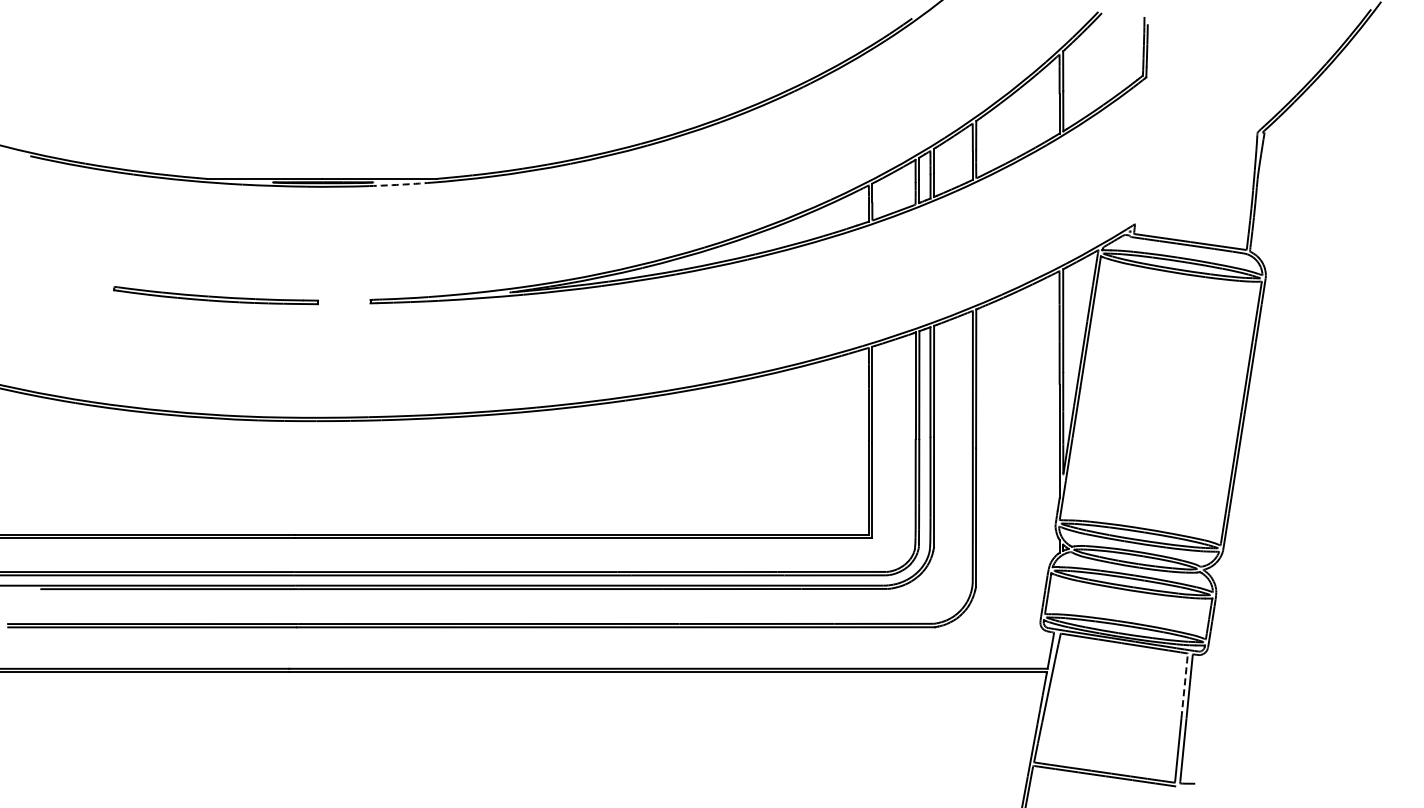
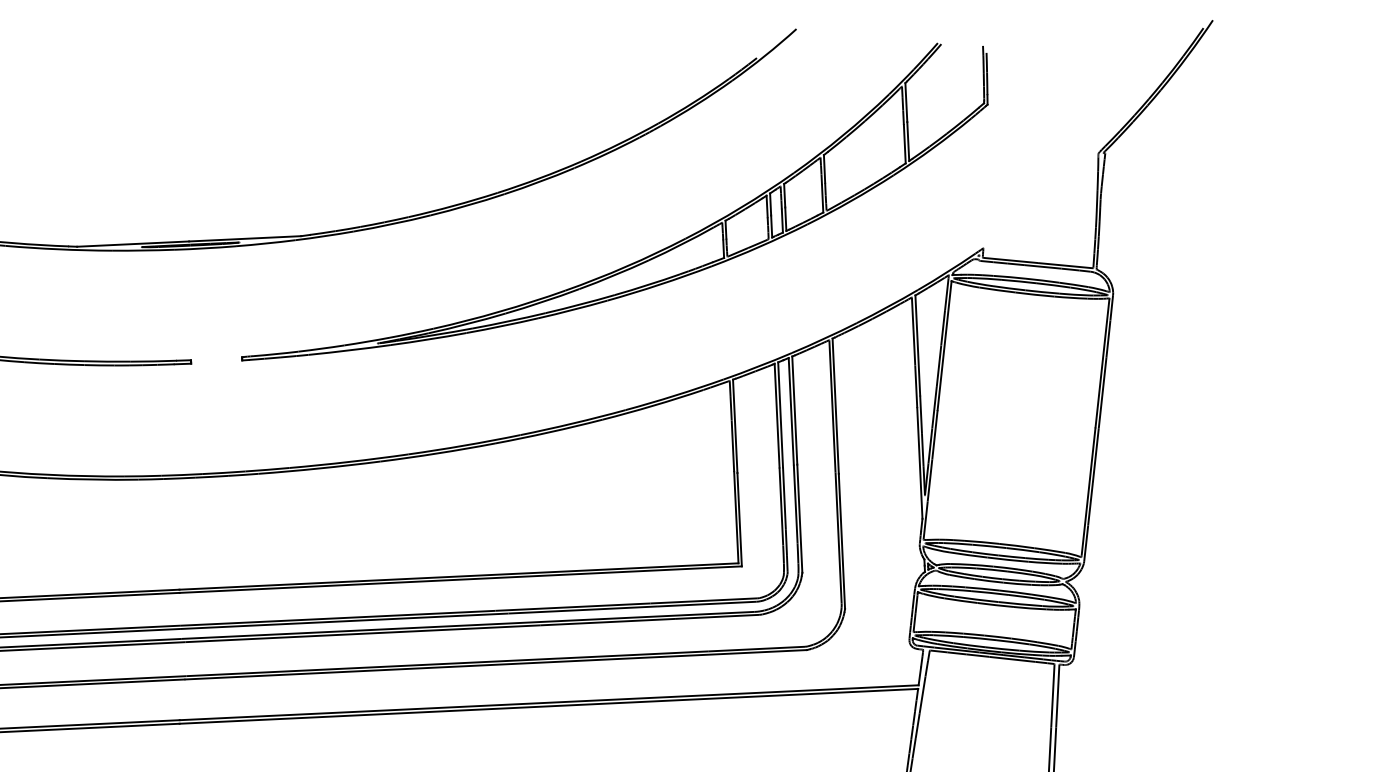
arc: (400, 184) -> (265, 243), dashed -> solid
arc: (1184, 685) -> (1052, 695), dashed -> solid

